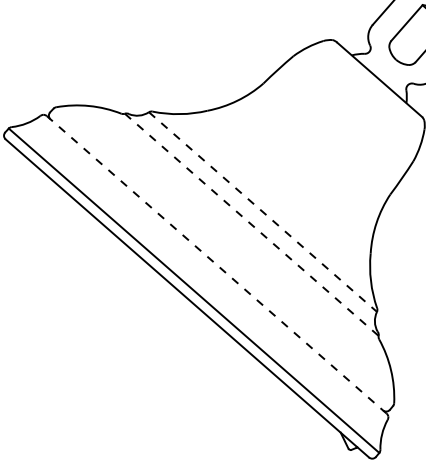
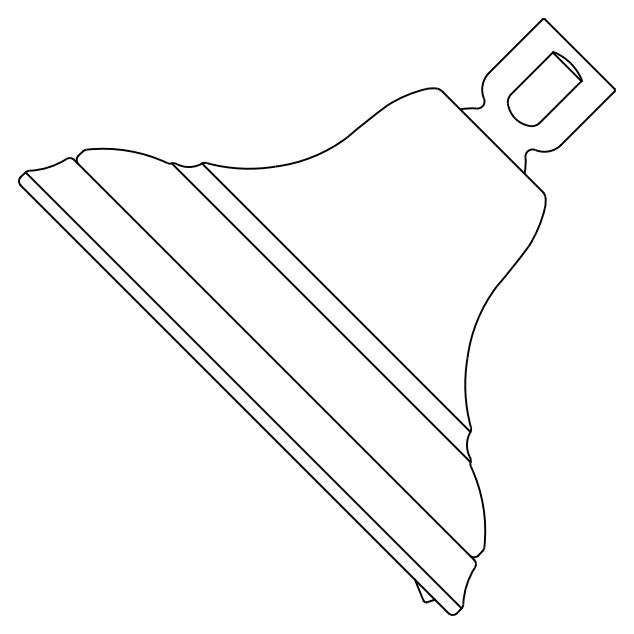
line: (263, 211) -> (336, 297), dashed -> solid
line: (252, 225) -> (321, 313), dashed -> solid
line: (217, 264) -> (274, 359), dashed -> solid

